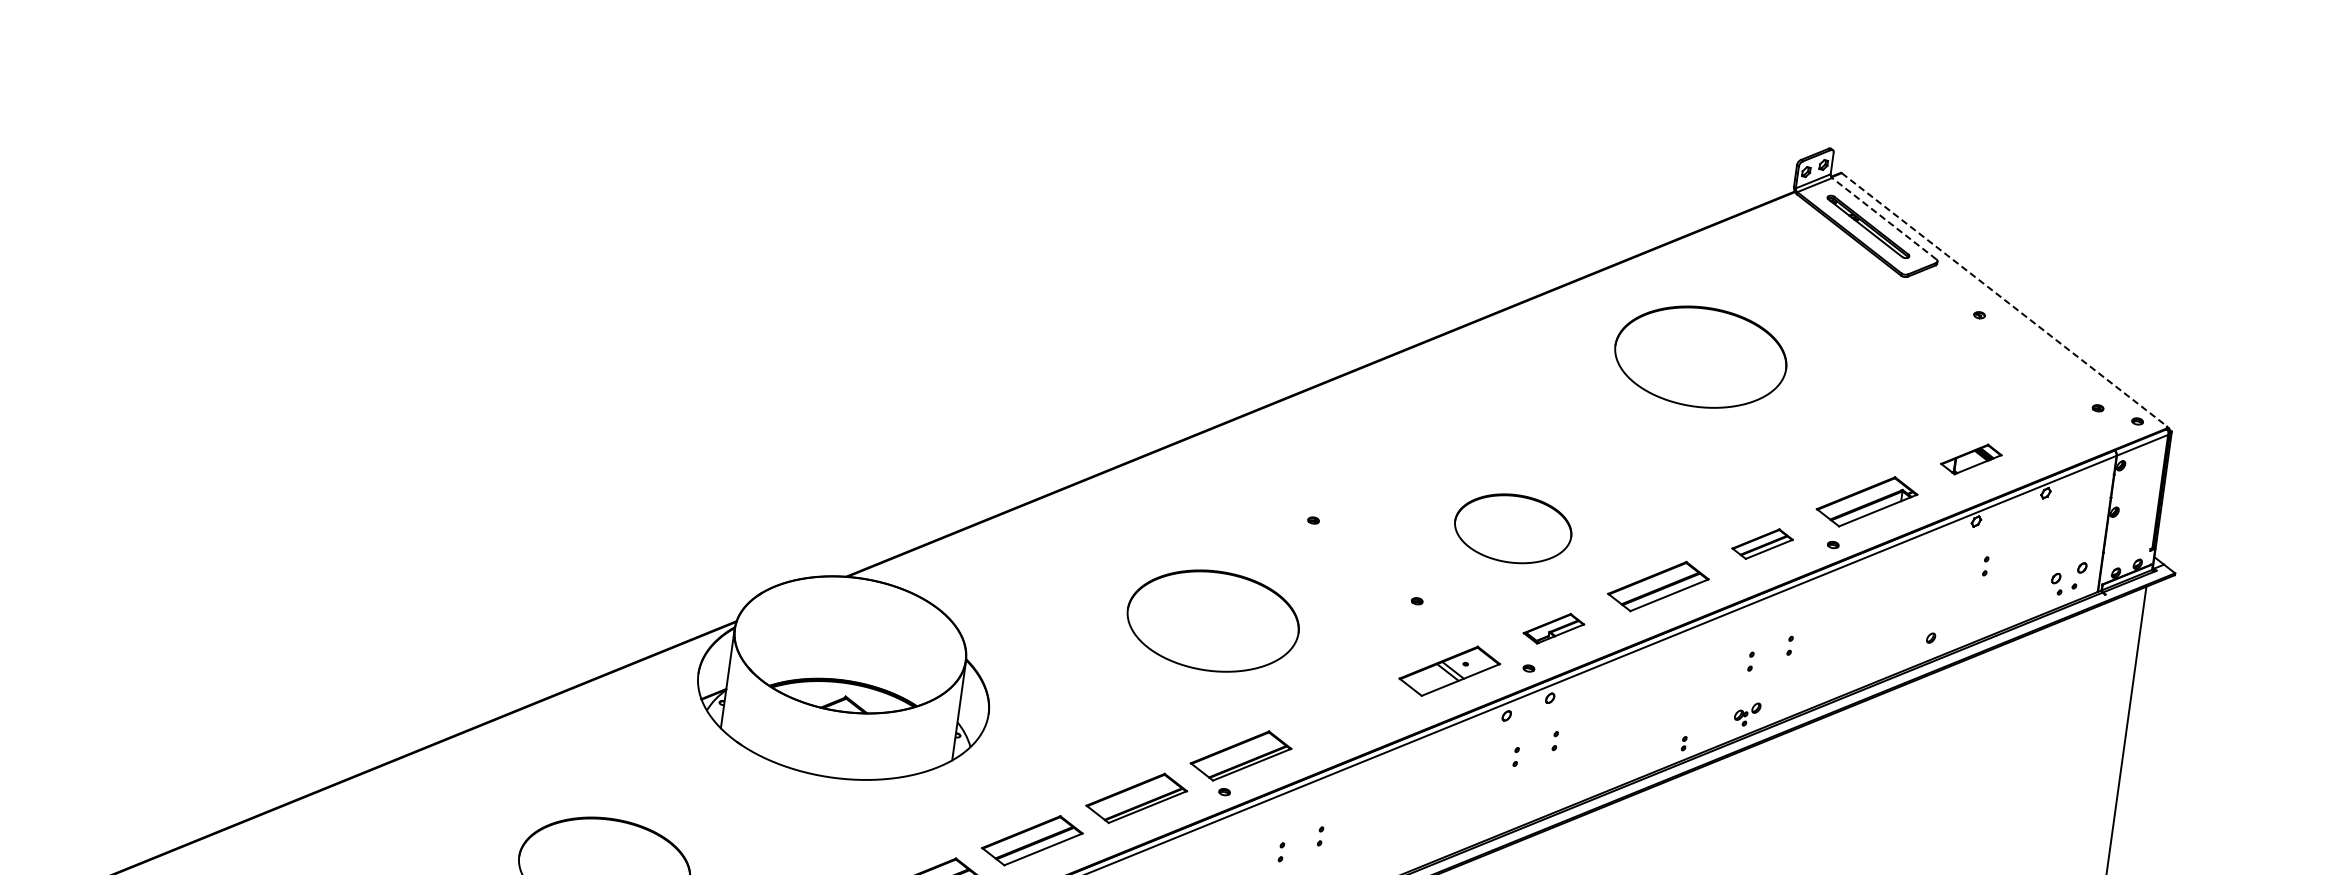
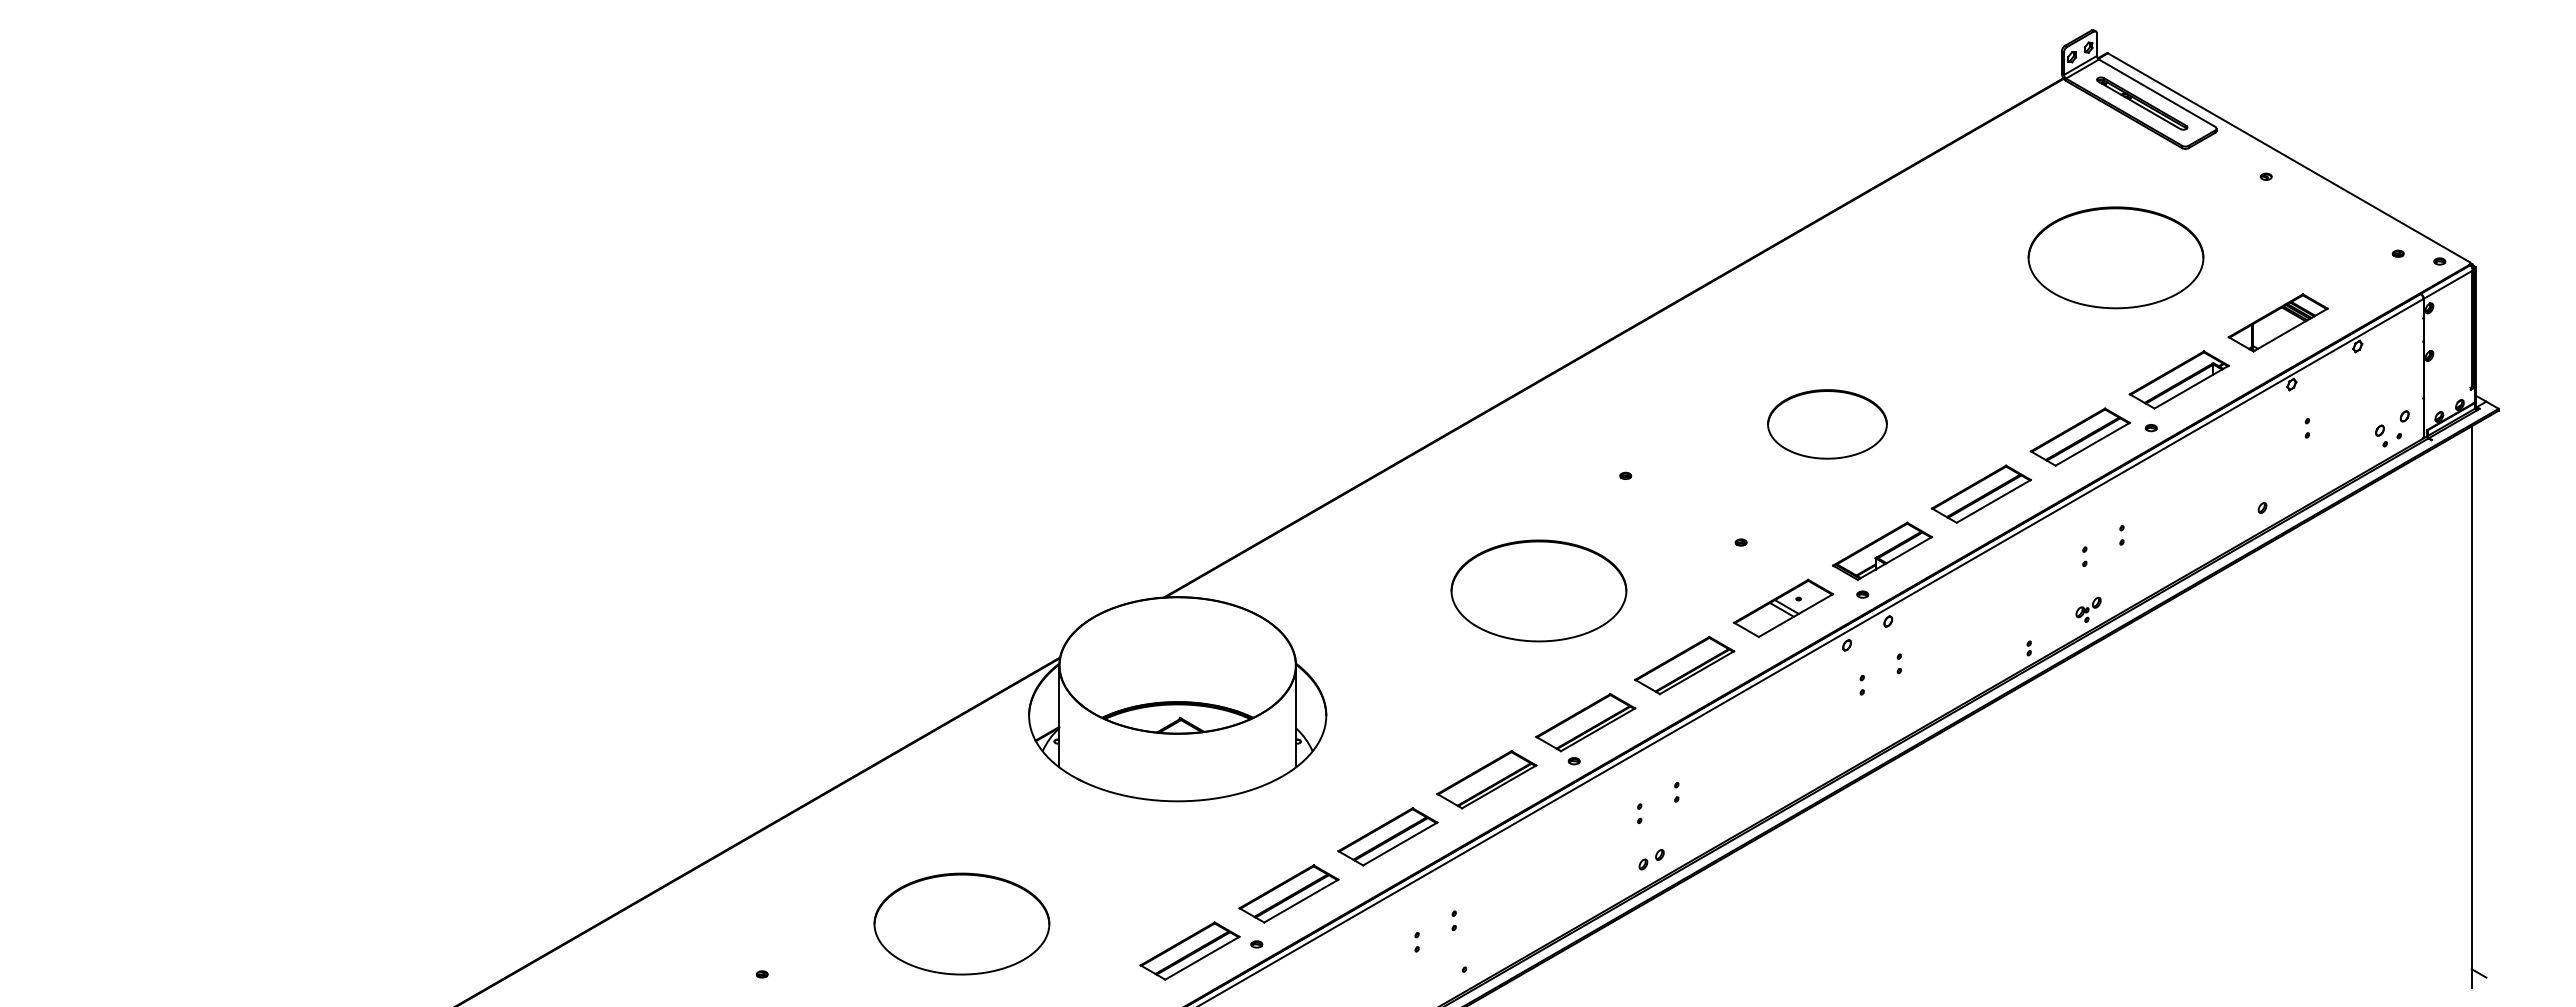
line: (1883, 218) -> (2156, 92), dashed -> solid
line: (2003, 299) -> (2288, 157), dashed -> solid
part: (1700, 356) -> (2115, 257), moved
part: (1970, 459) -> (2277, 322), size x1.67
part: (1513, 528) -> (1827, 424), moved
part: (1762, 543) -> (2079, 436), size x1.67
part: (1553, 628) -> (1881, 550), size x1.67
part: (1345, 713) -> (1684, 665), added

